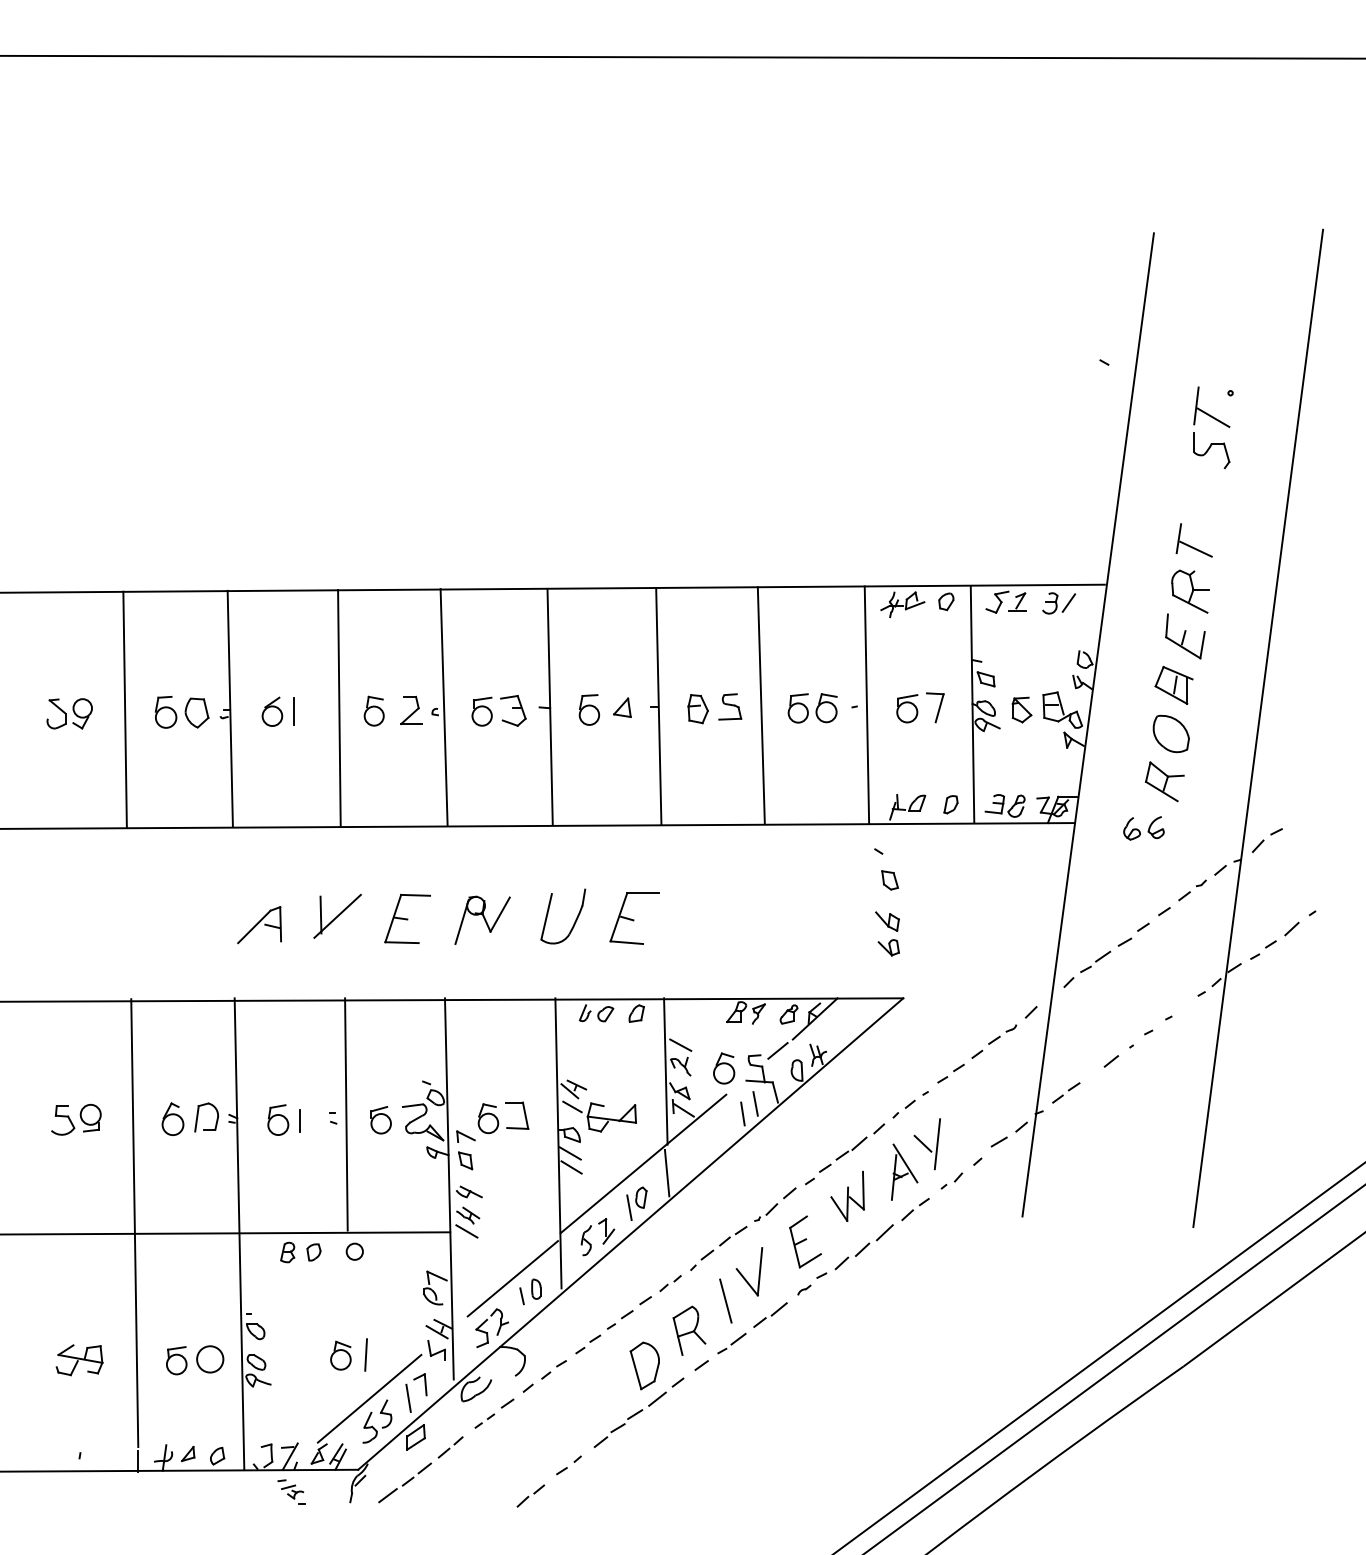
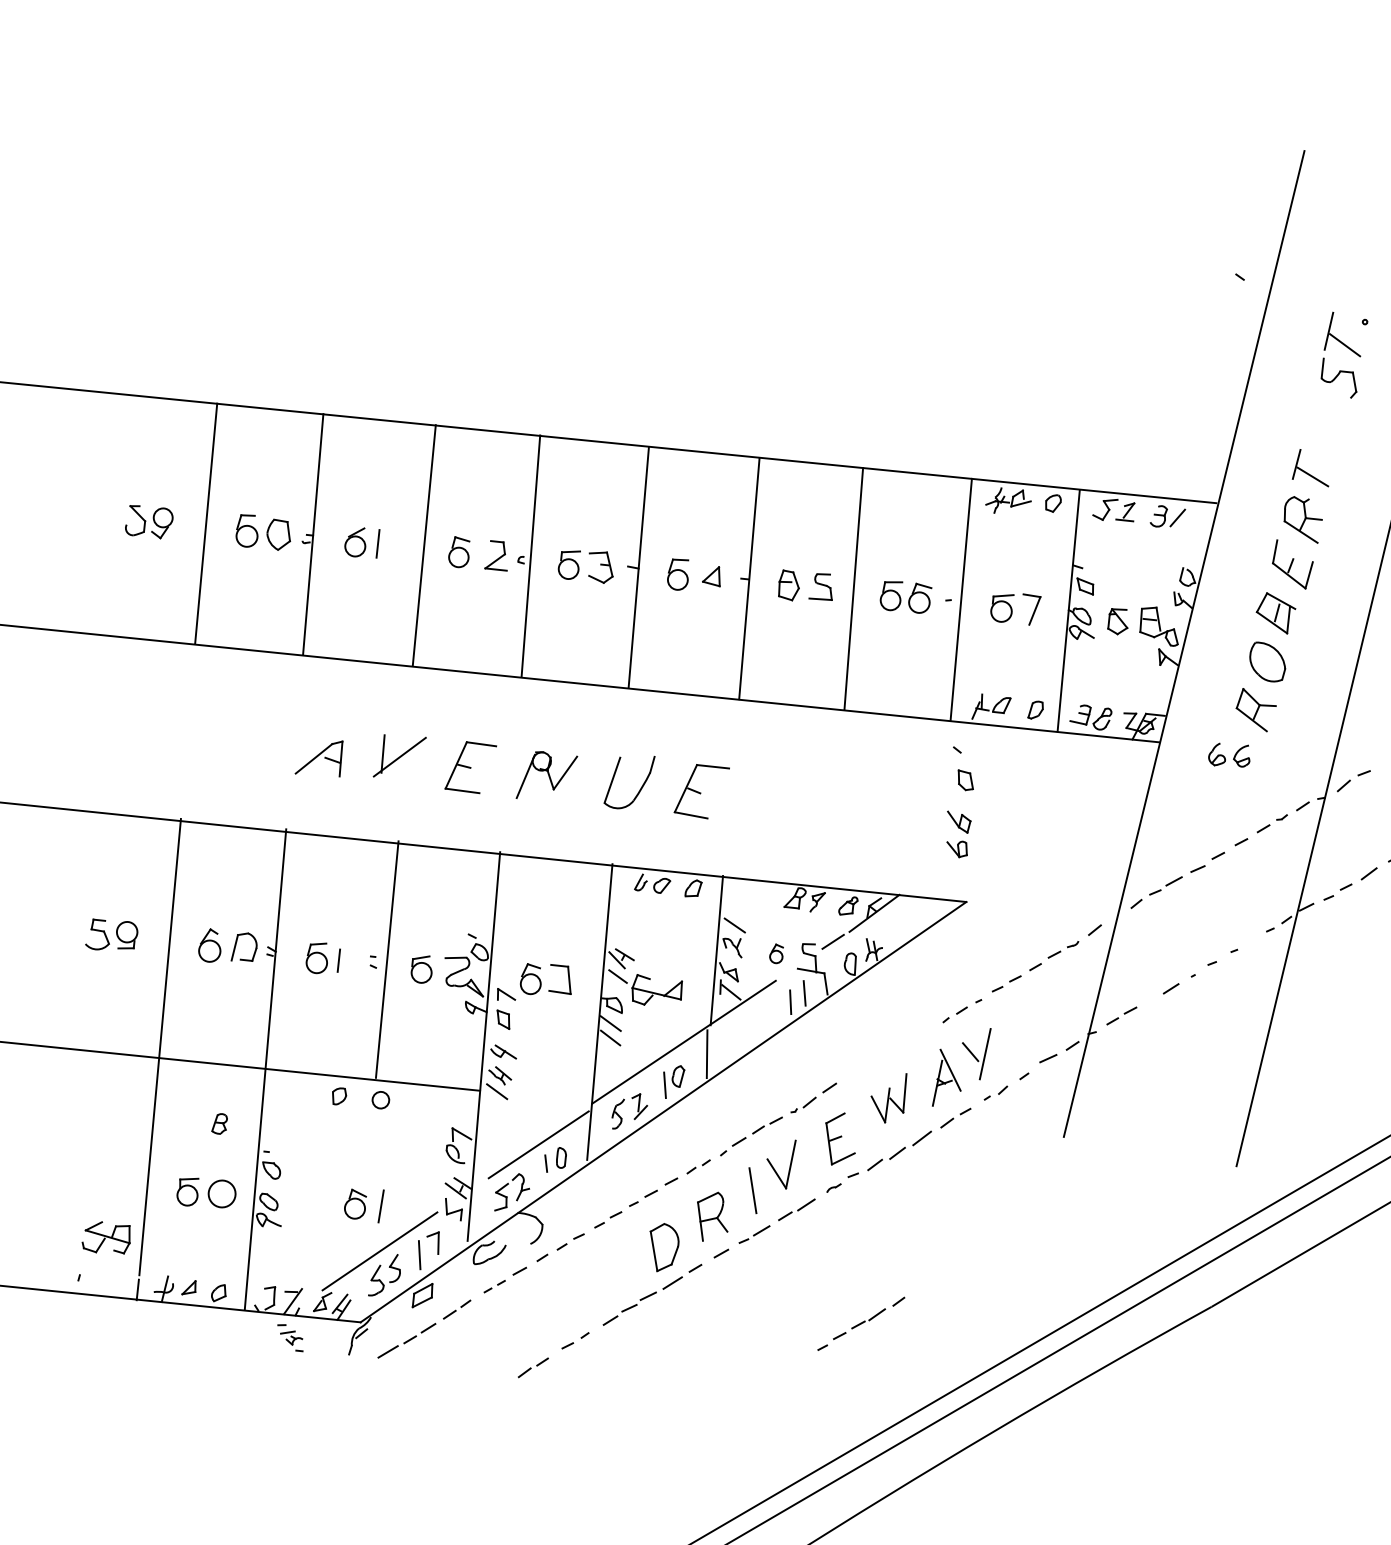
part: (724, 1068) -> (776, 953), size x0.6
part: (845, 1154) -> (861, 1324), moved
part: (287, 1252) -> (219, 1123), moved
part: (79, 1360) -> (106, 1238), moved

